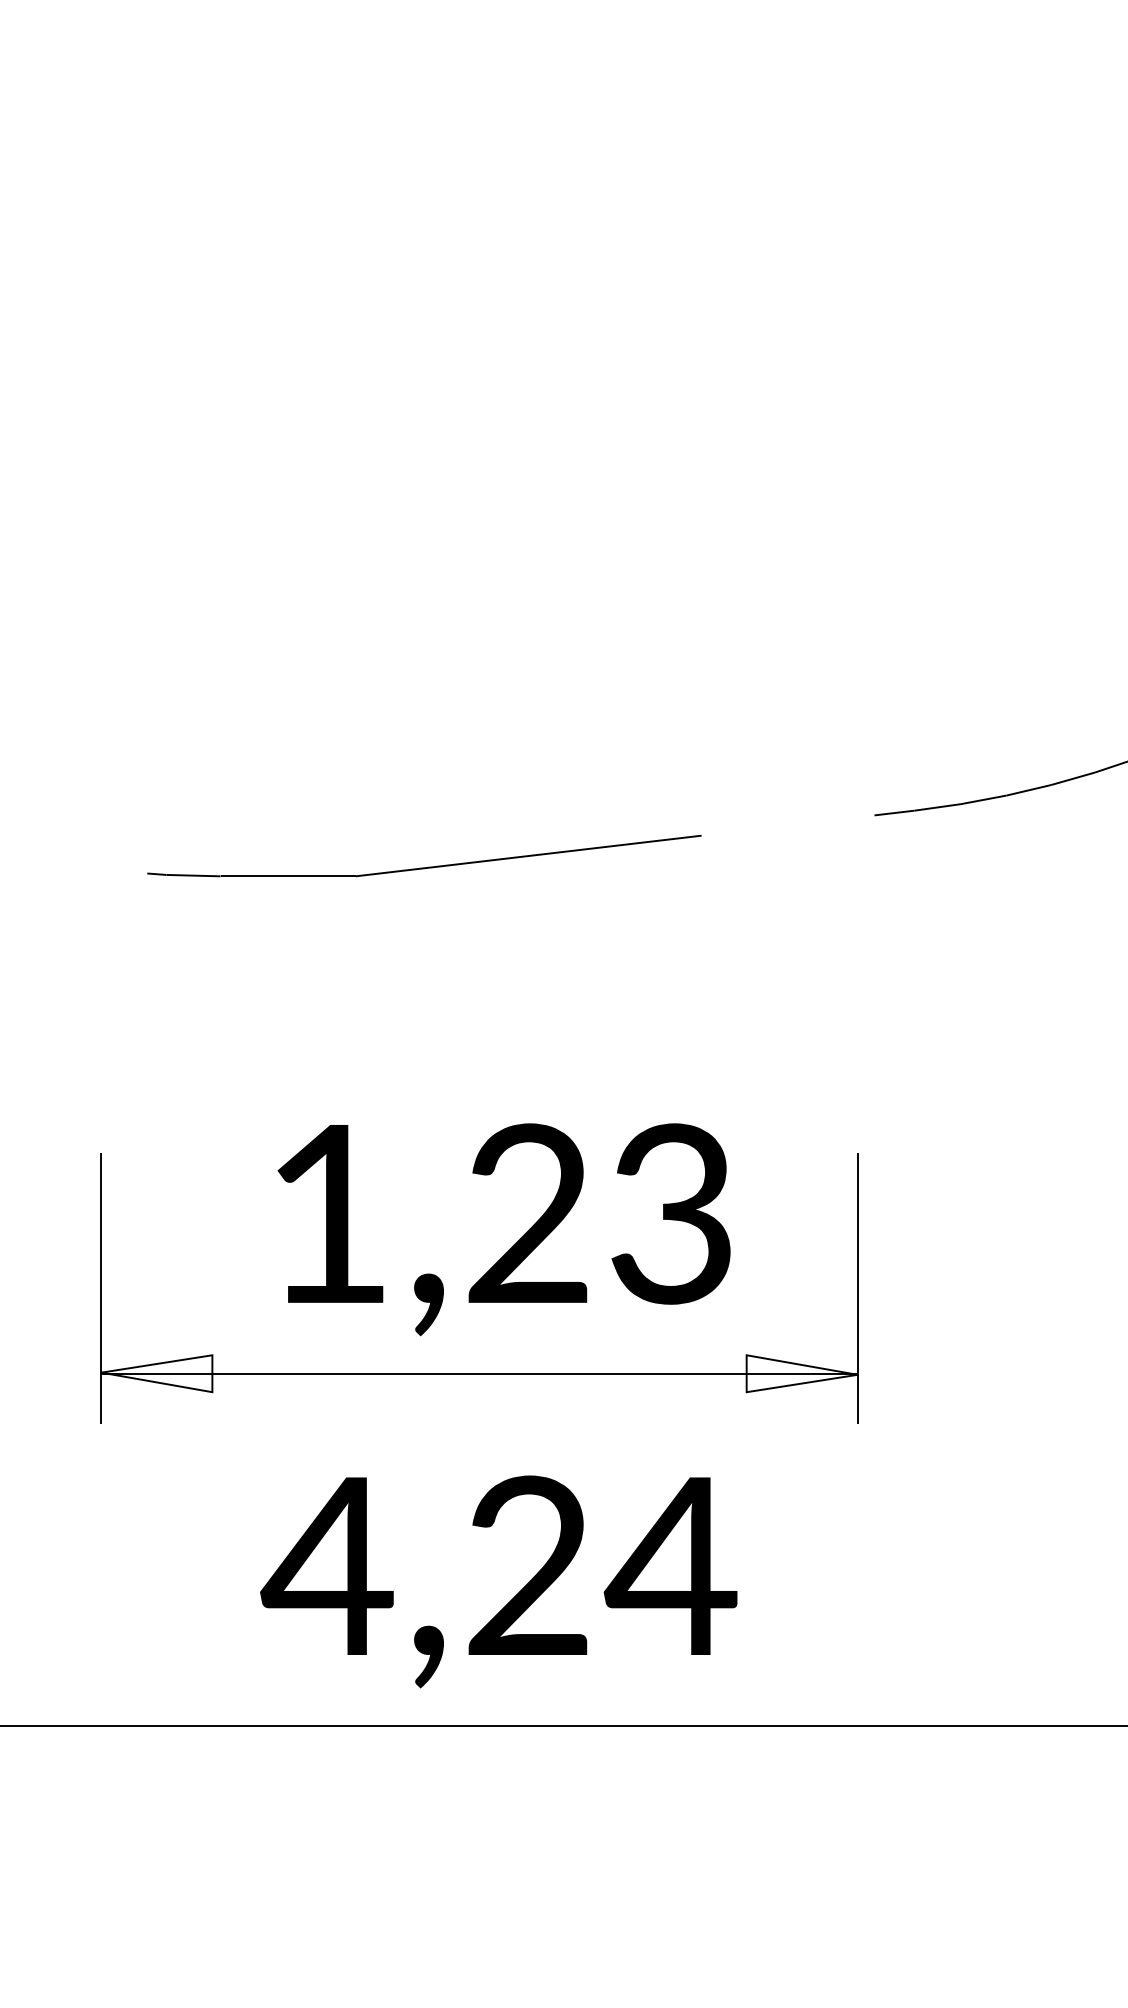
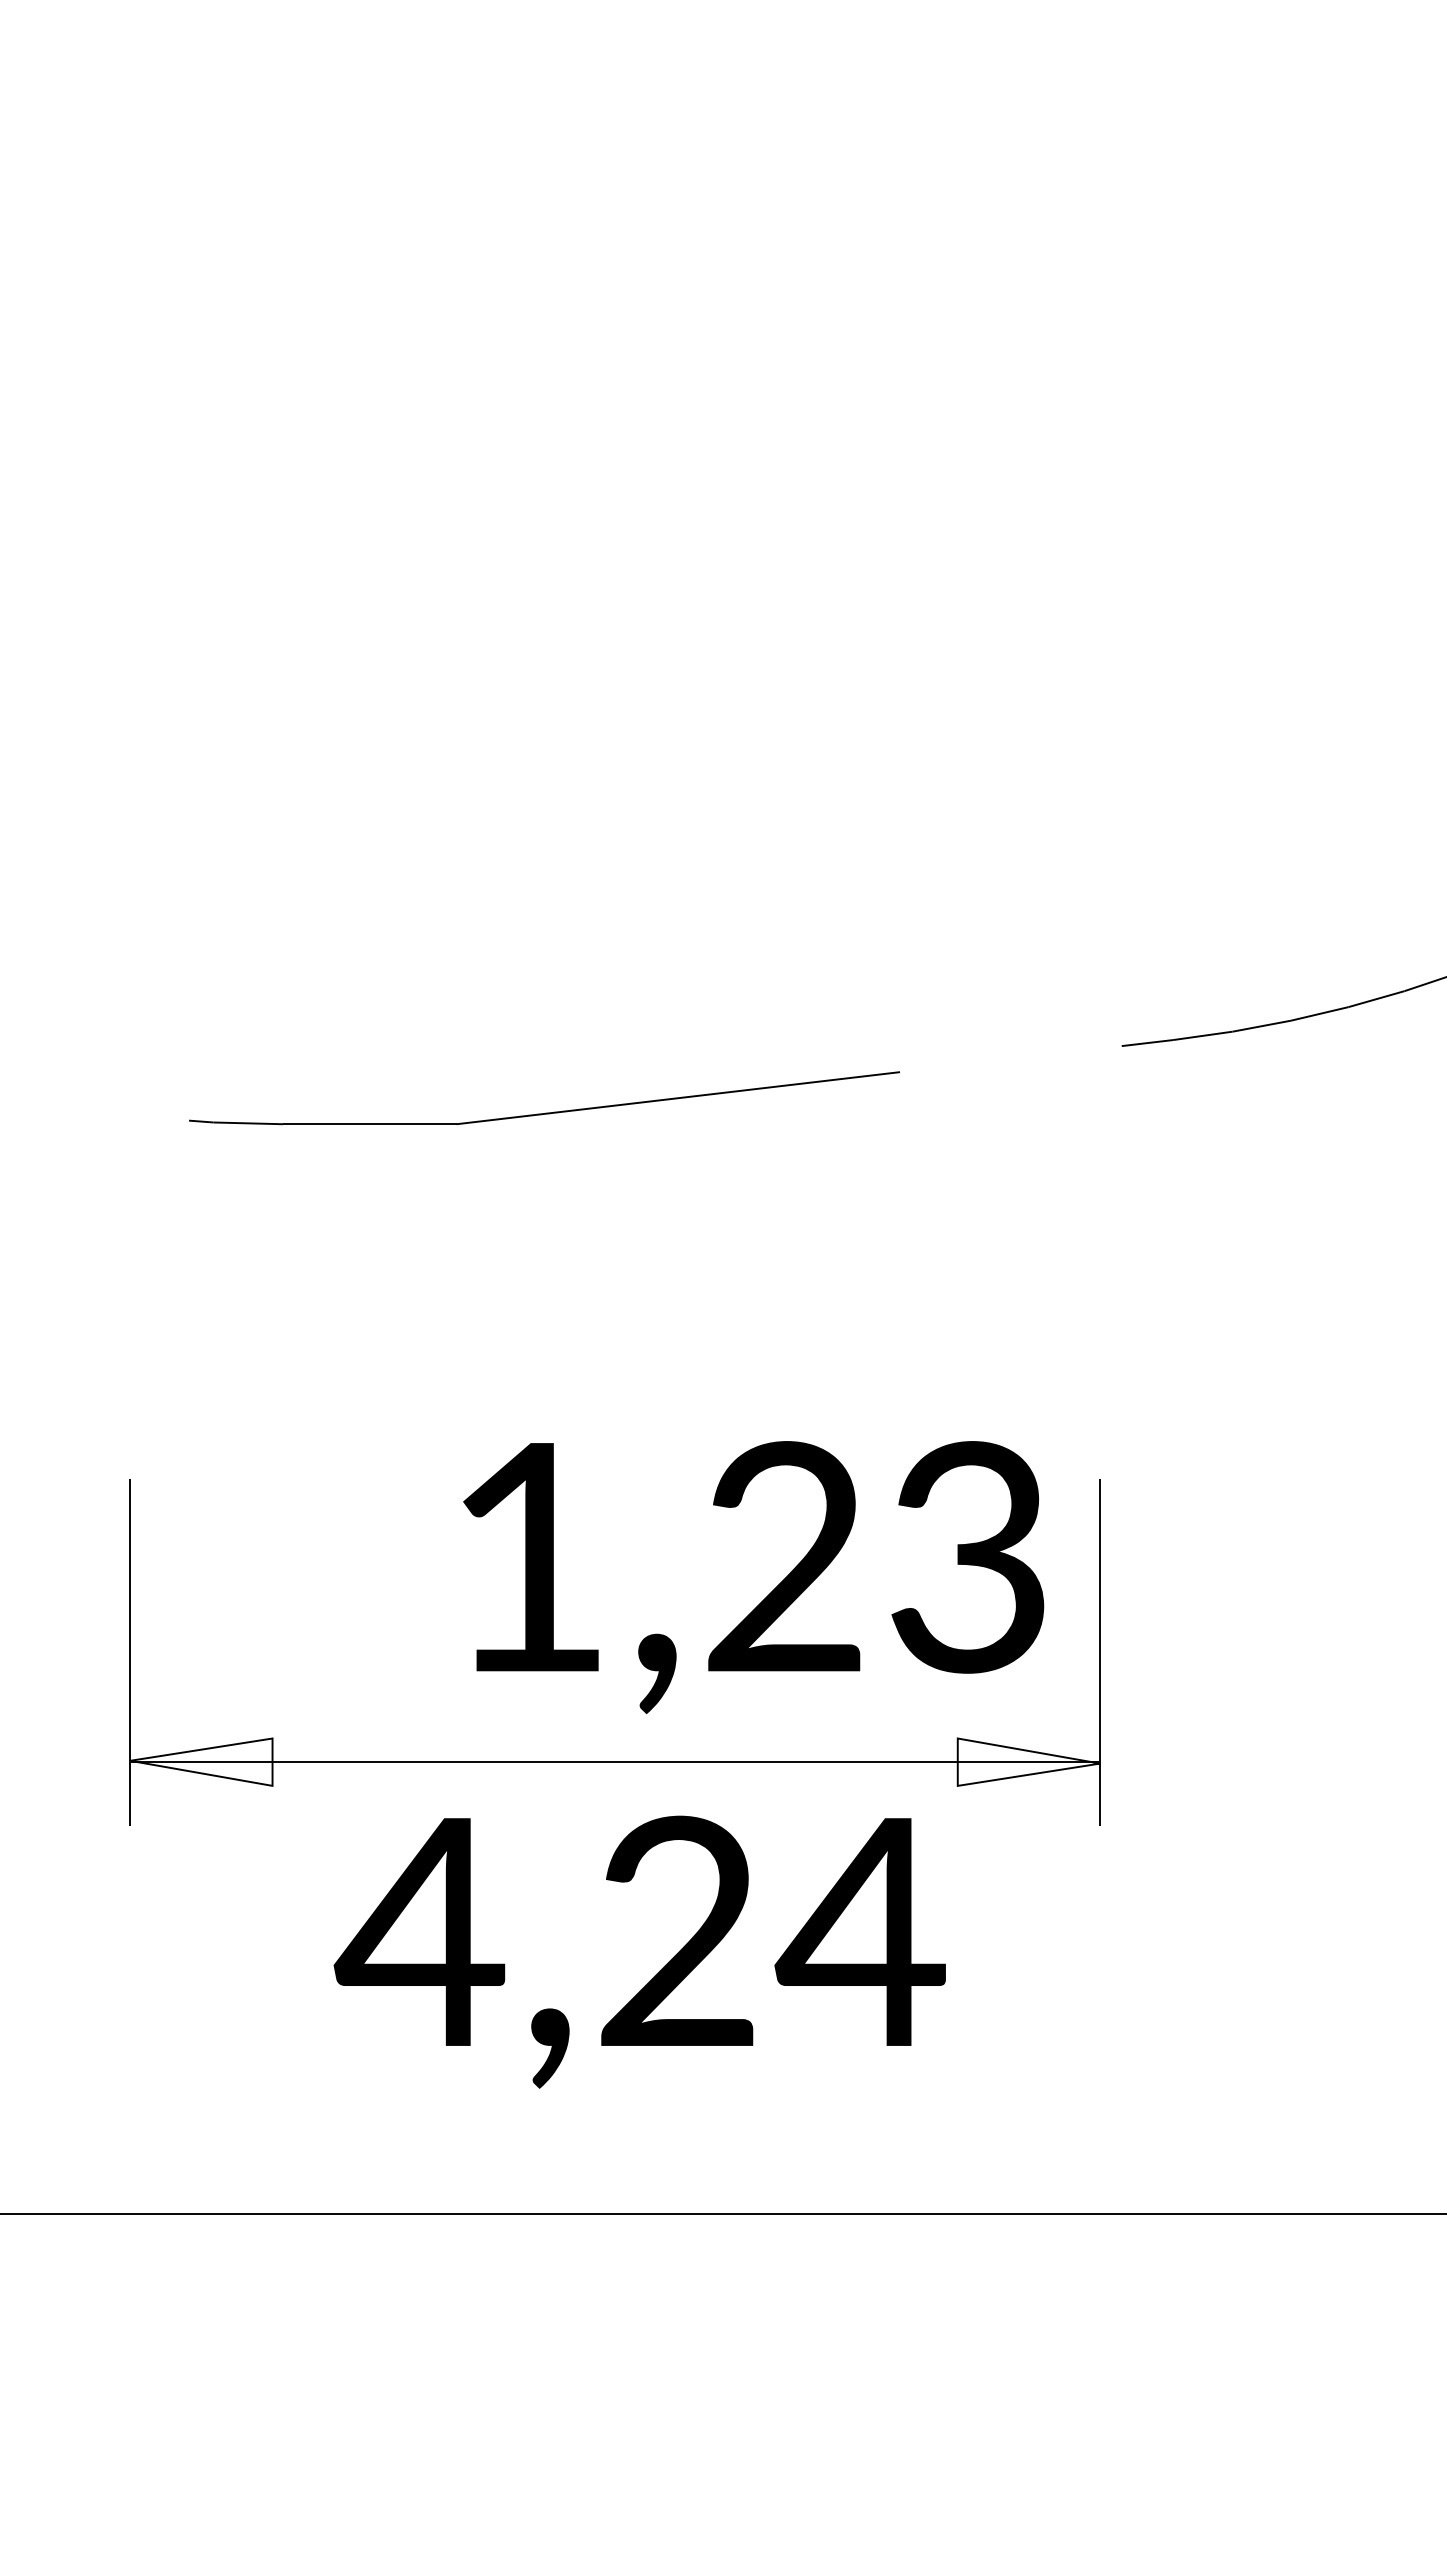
text: (503, 1229) -> (753, 1577), moved
text: (498, 1581) -> (639, 1951), moved

